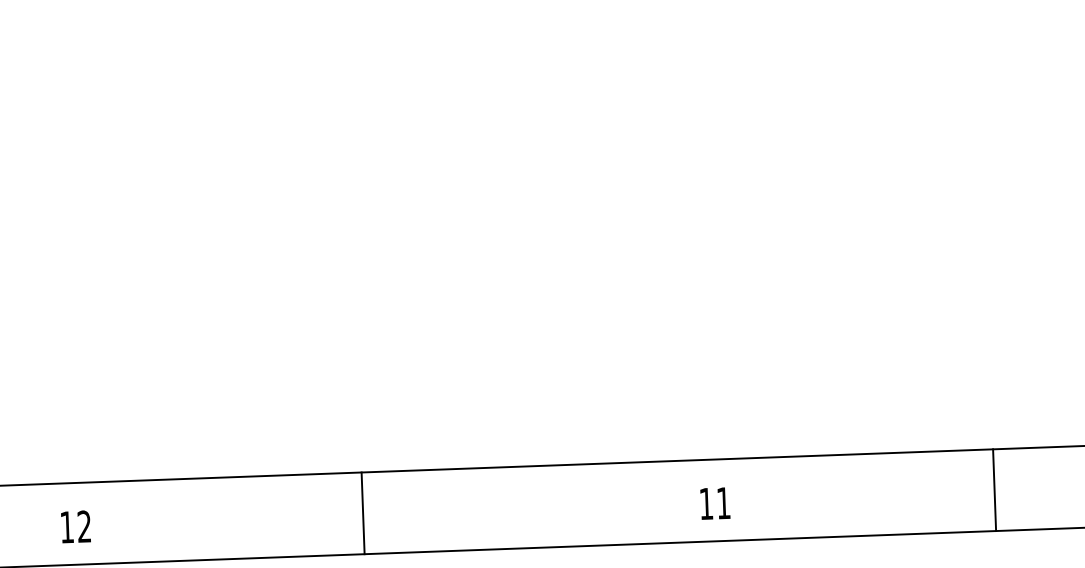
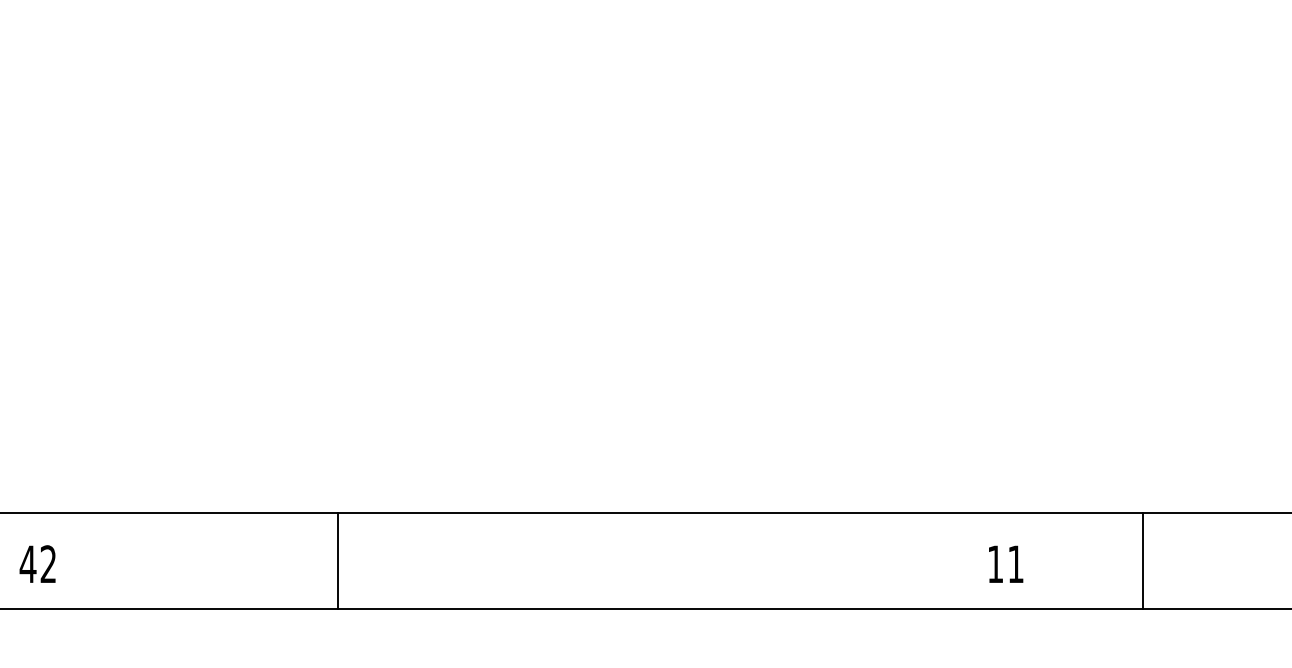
line: (994, 490) -> (1143, 560), moved
text: (715, 502) -> (1006, 563), moved
line: (362, 513) -> (337, 560), moved
text: (66, 526) -> (27, 563), 12 -> 42

